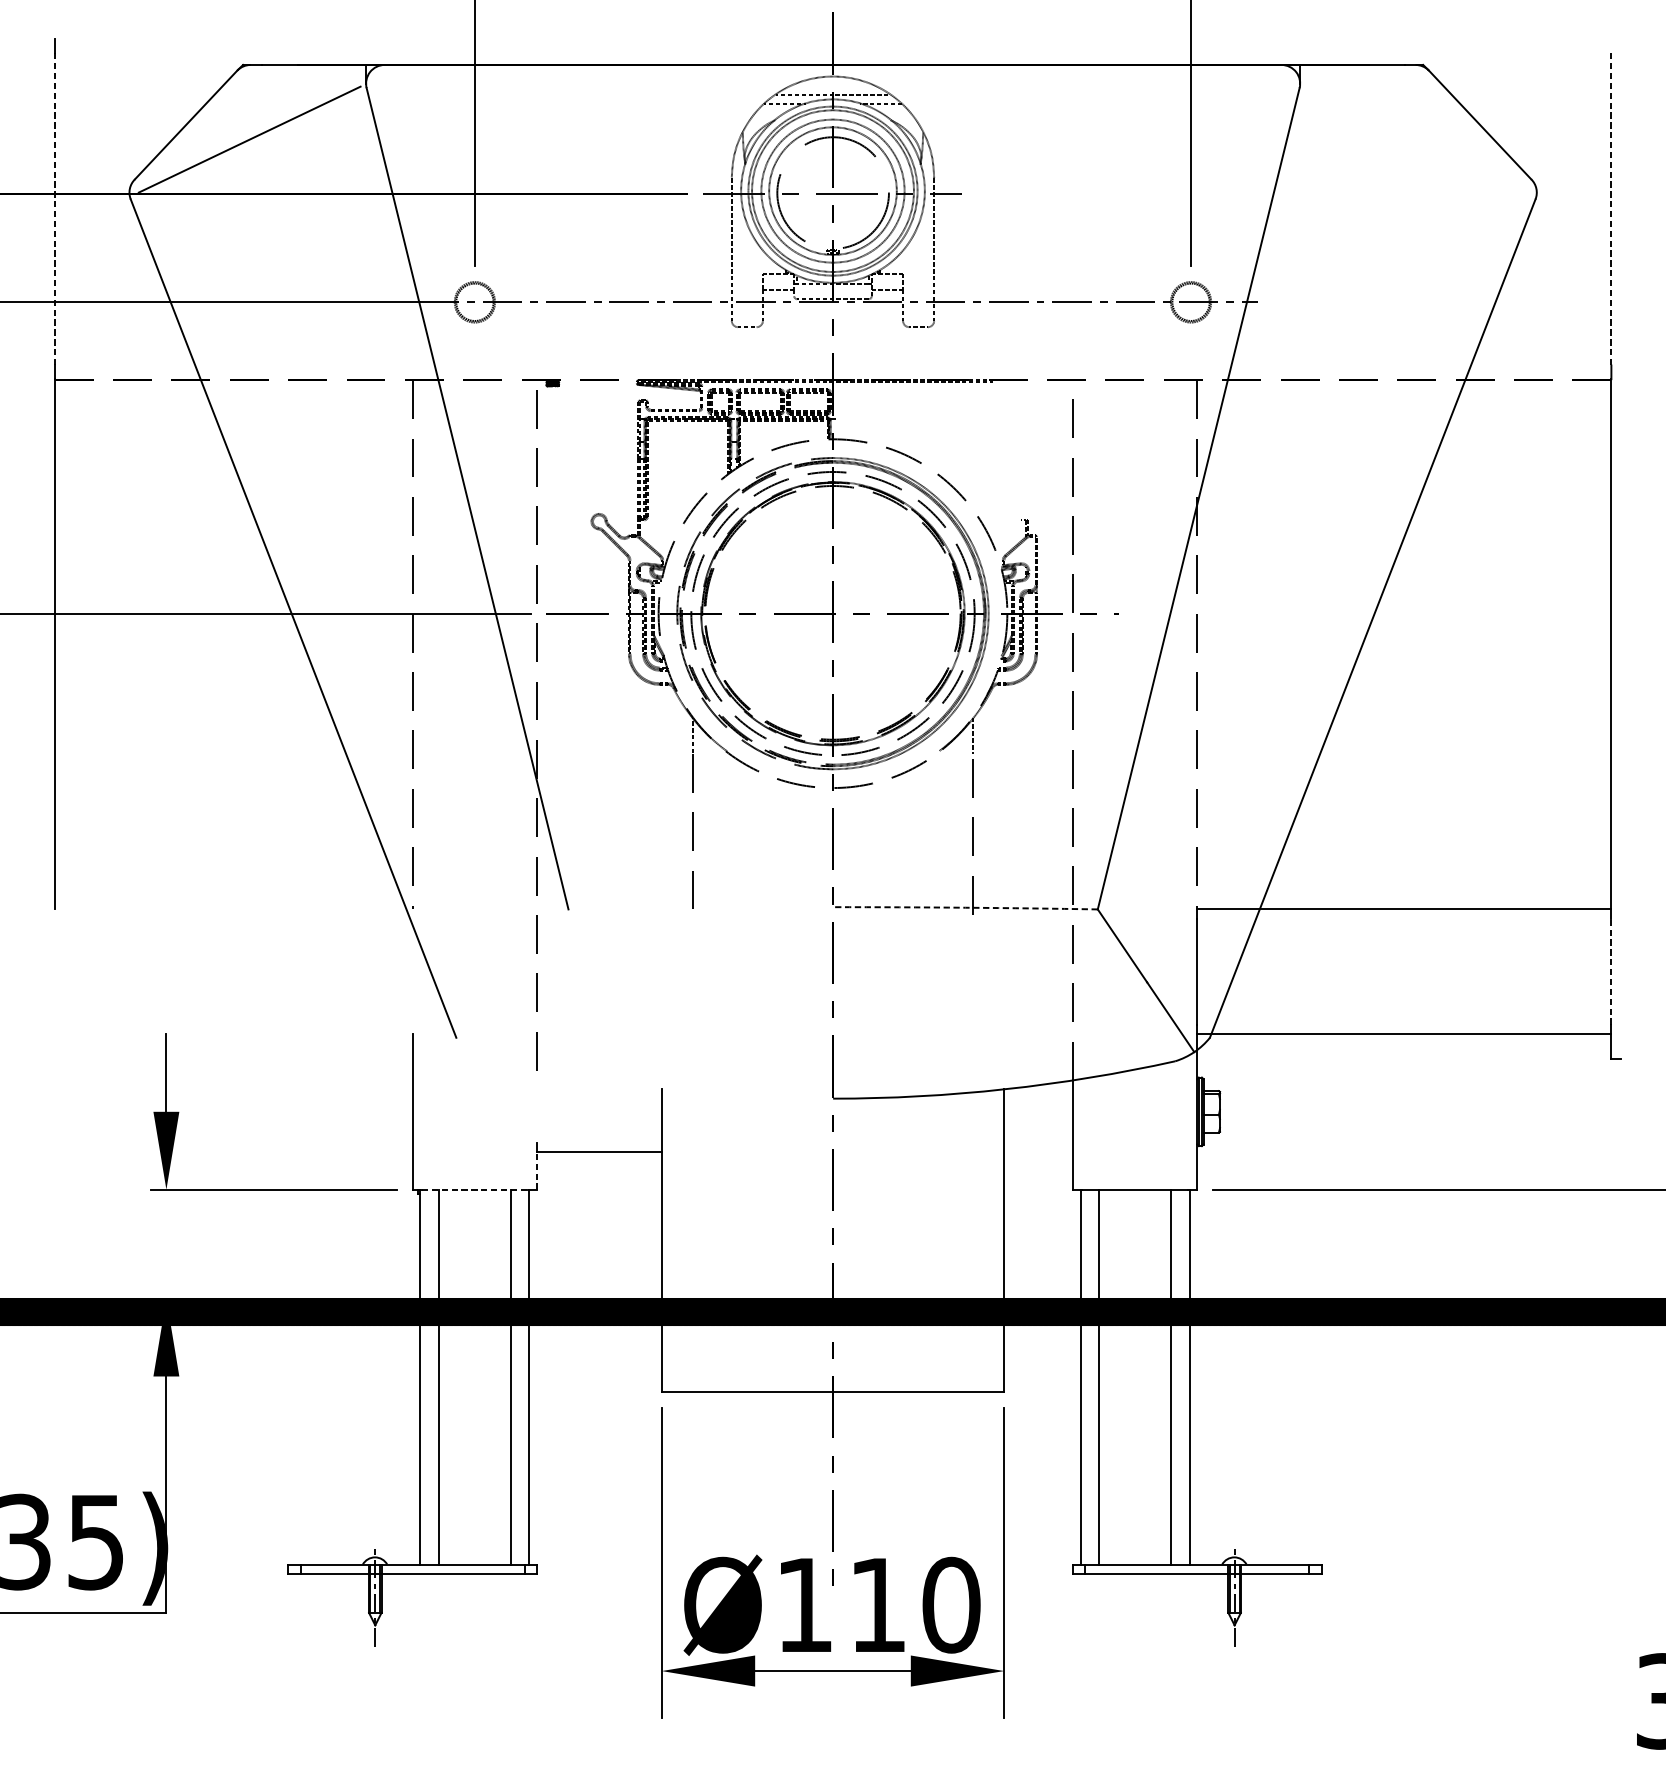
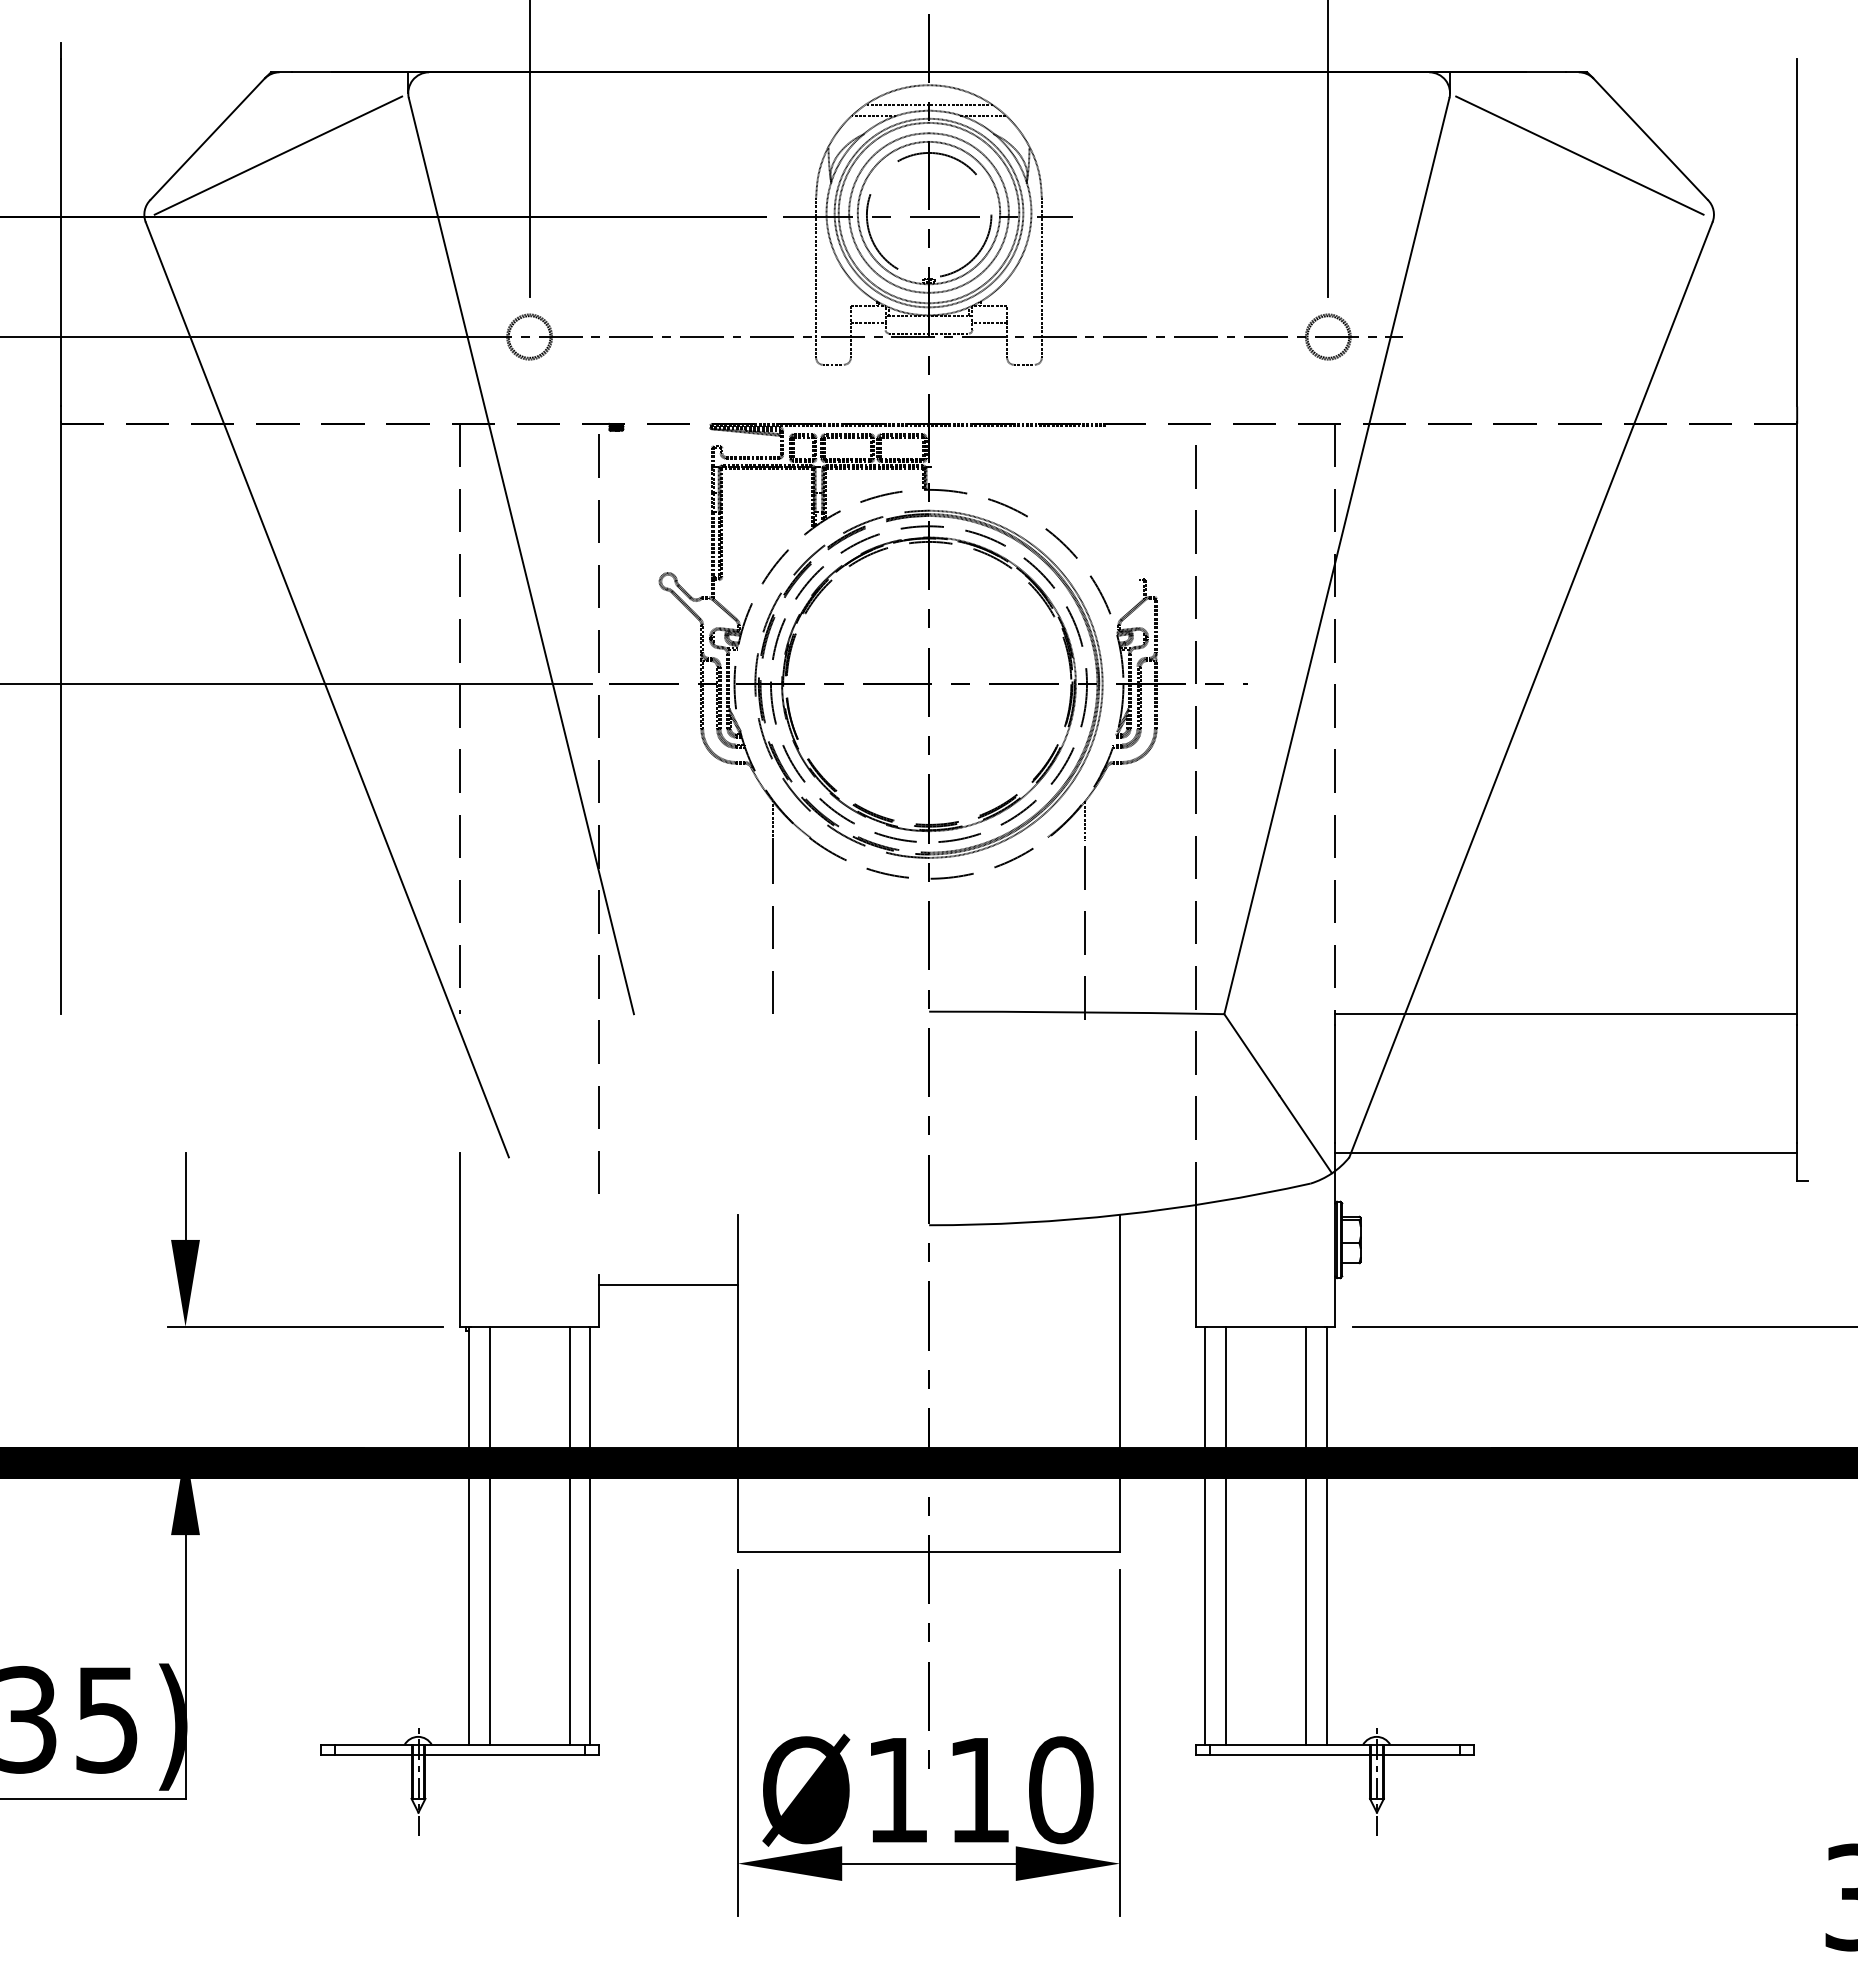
line: (1416, 139) -> (1579, 155), added
line: (54, 208) -> (60, 232), dashed -> solid
line: (1611, 208) -> (1797, 232), dashed -> solid
arc: (965, 907) -> (1076, 1012), dashed -> solid
line: (1611, 971) -> (1797, 1083), dashed -> solid
line: (537, 1170) -> (599, 1305), dashed -> solid
line: (475, 1189) -> (530, 1326), dashed -> solid

